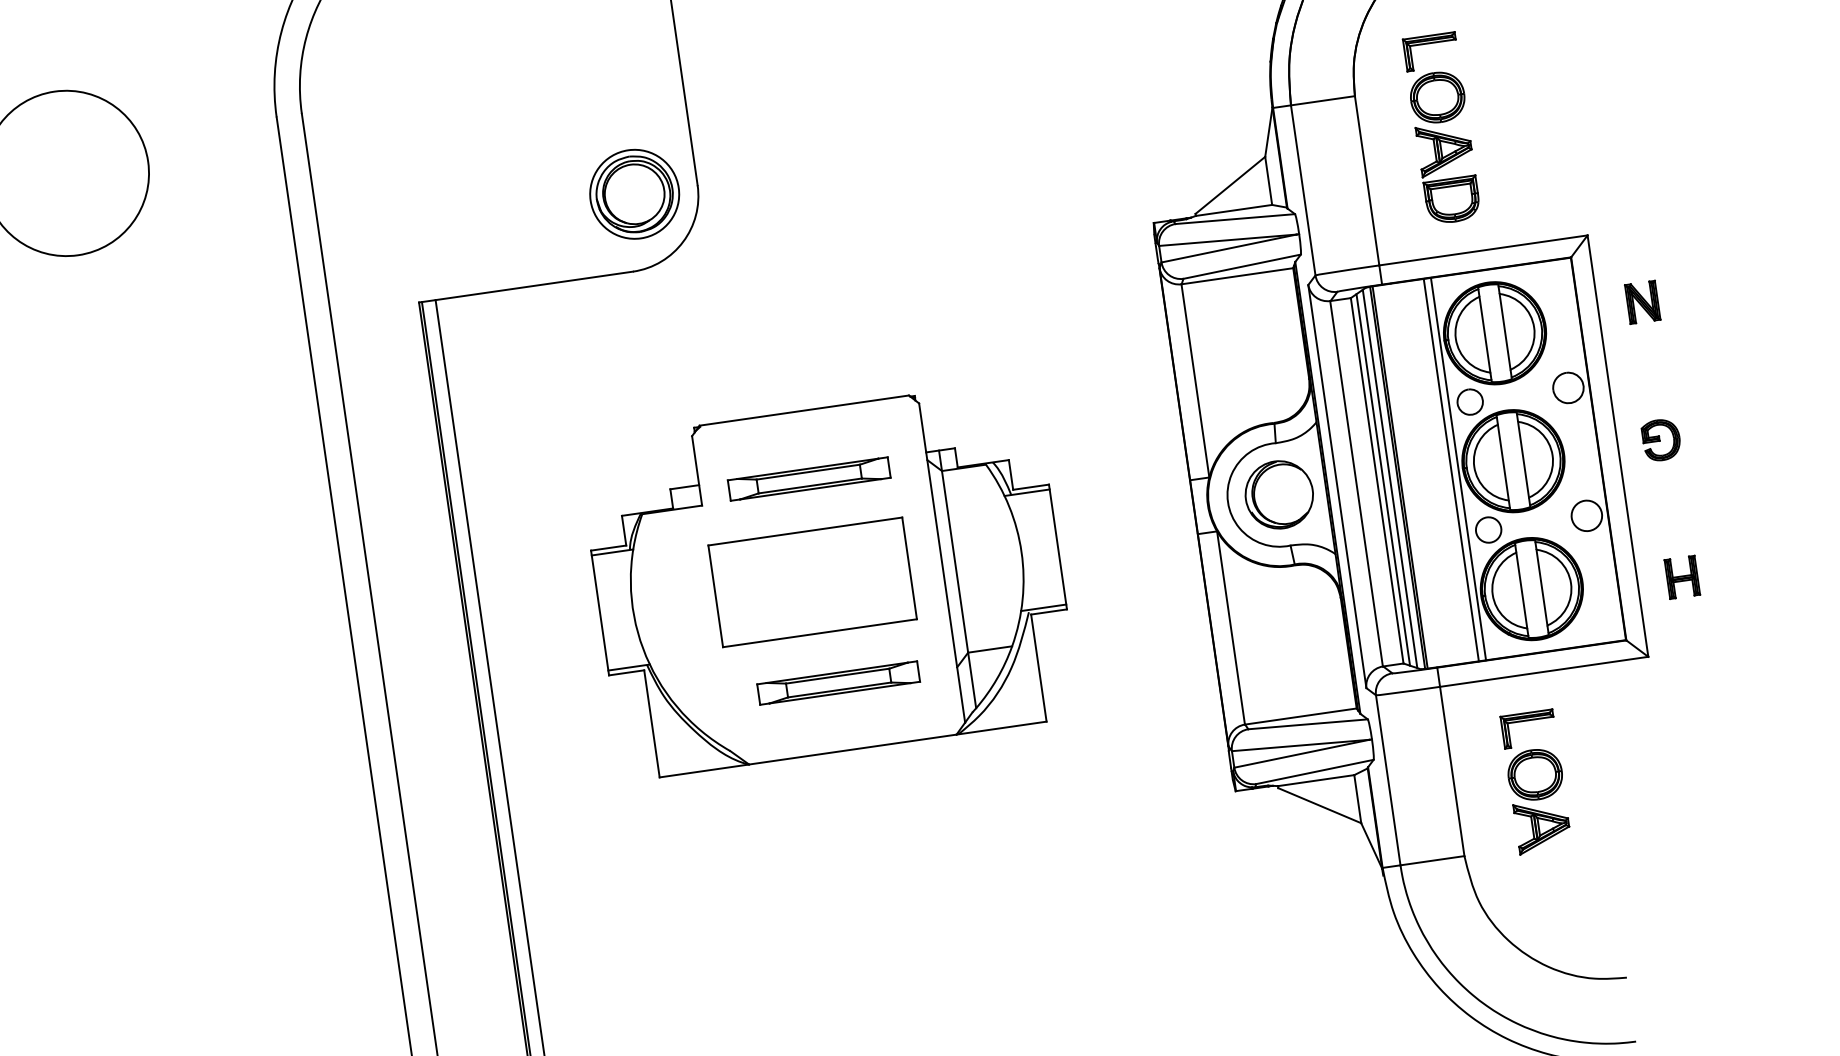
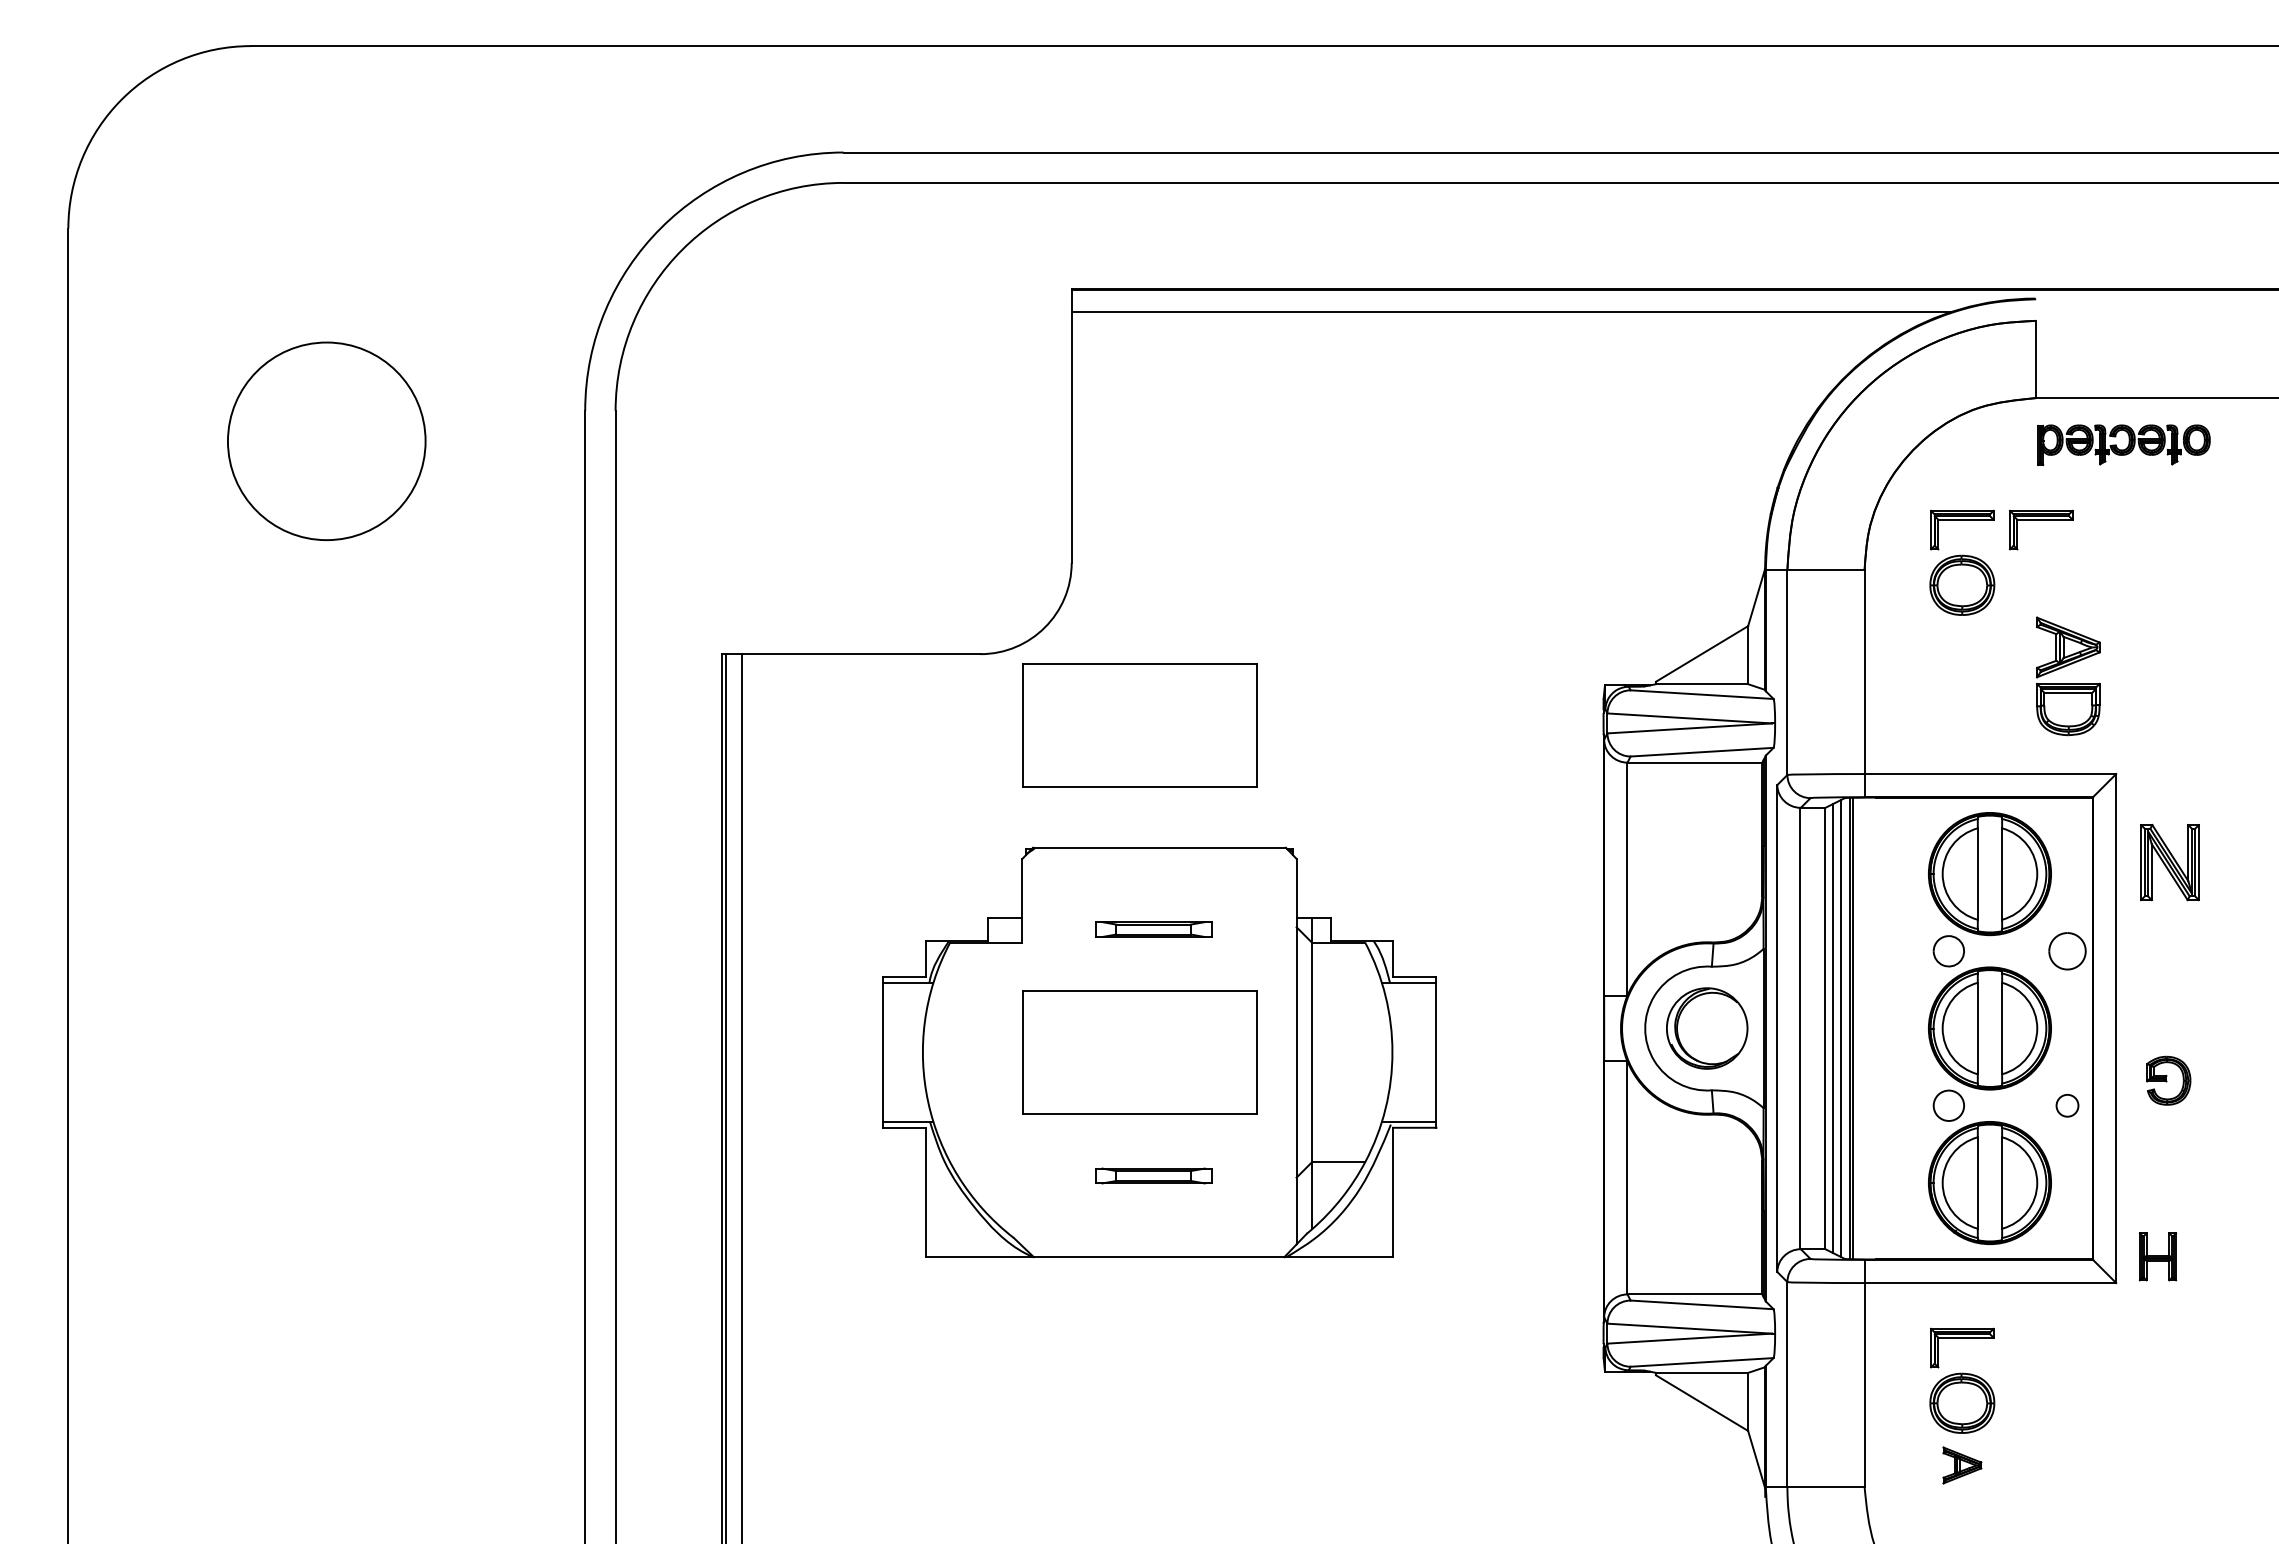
part: (1495, 34) -> (2041, 520), added
part: (1449, 178) -> (2068, 683), moved
part: (634, 193) -> (995, 562), removed
part: (1642, 302) -> (2169, 862), size x1.6
part: (773, 311) -> (1139, 725), added
part: (1661, 439) -> (2168, 1080), moved
line: (1458, 469) -> (1923, 1028), removed
line: (1450, 470) -> (1914, 1028), removed
part: (809, 478) -> (1153, 929), size x0.6
circle: (1586, 515) -> (2067, 1105), size x0.6
part: (1681, 577) -> (2157, 1256), moved
part: (838, 682) -> (1153, 1175), size x0.6
part: (1542, 826) -> (1962, 1465), size x0.6

